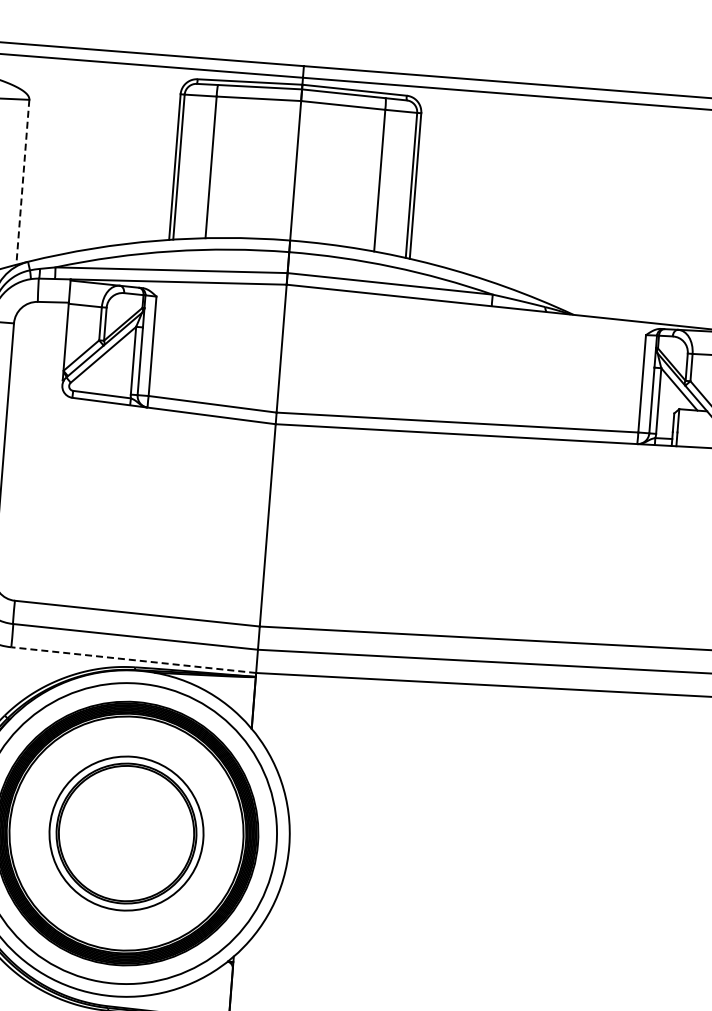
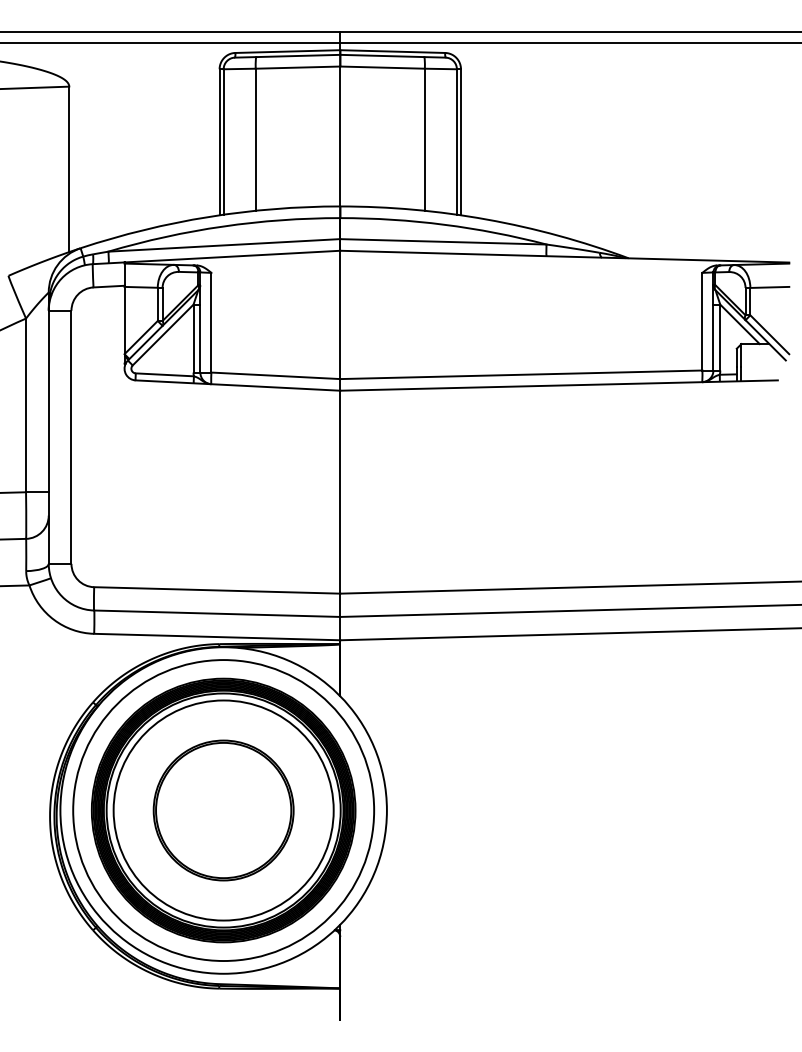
line: (23, 182) -> (69, 169), dashed -> solid
line: (132, 660) -> (216, 637), dashed -> solid
circle: (126, 833) -> (223, 810), size x1.43

